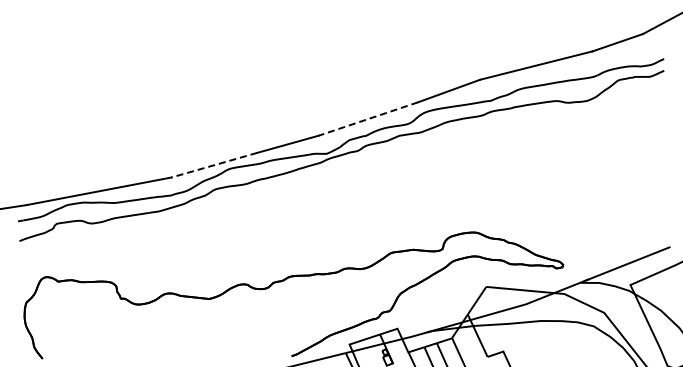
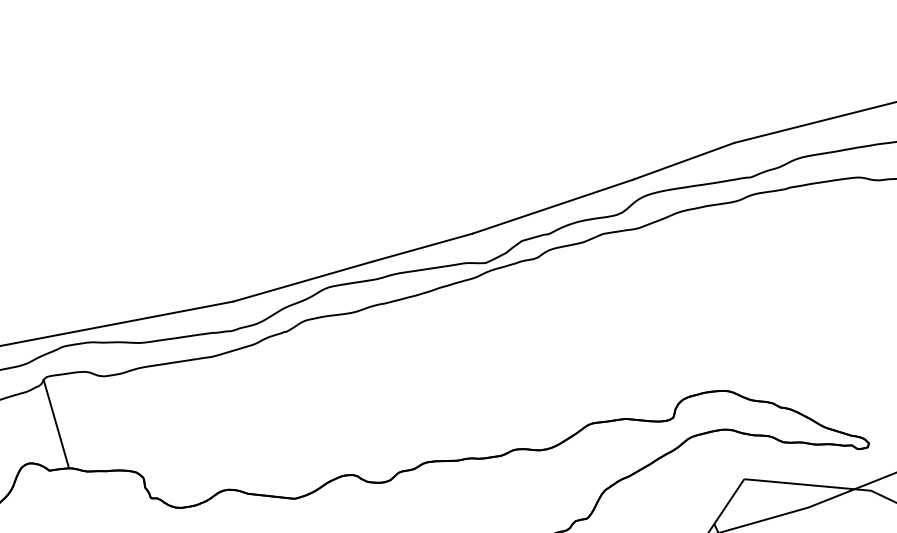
line: (367, 119) -> (551, 207), dashed -> solid
line: (214, 165) -> (303, 282), dashed -> solid
line: (62, 252) -> (56, 423), added

